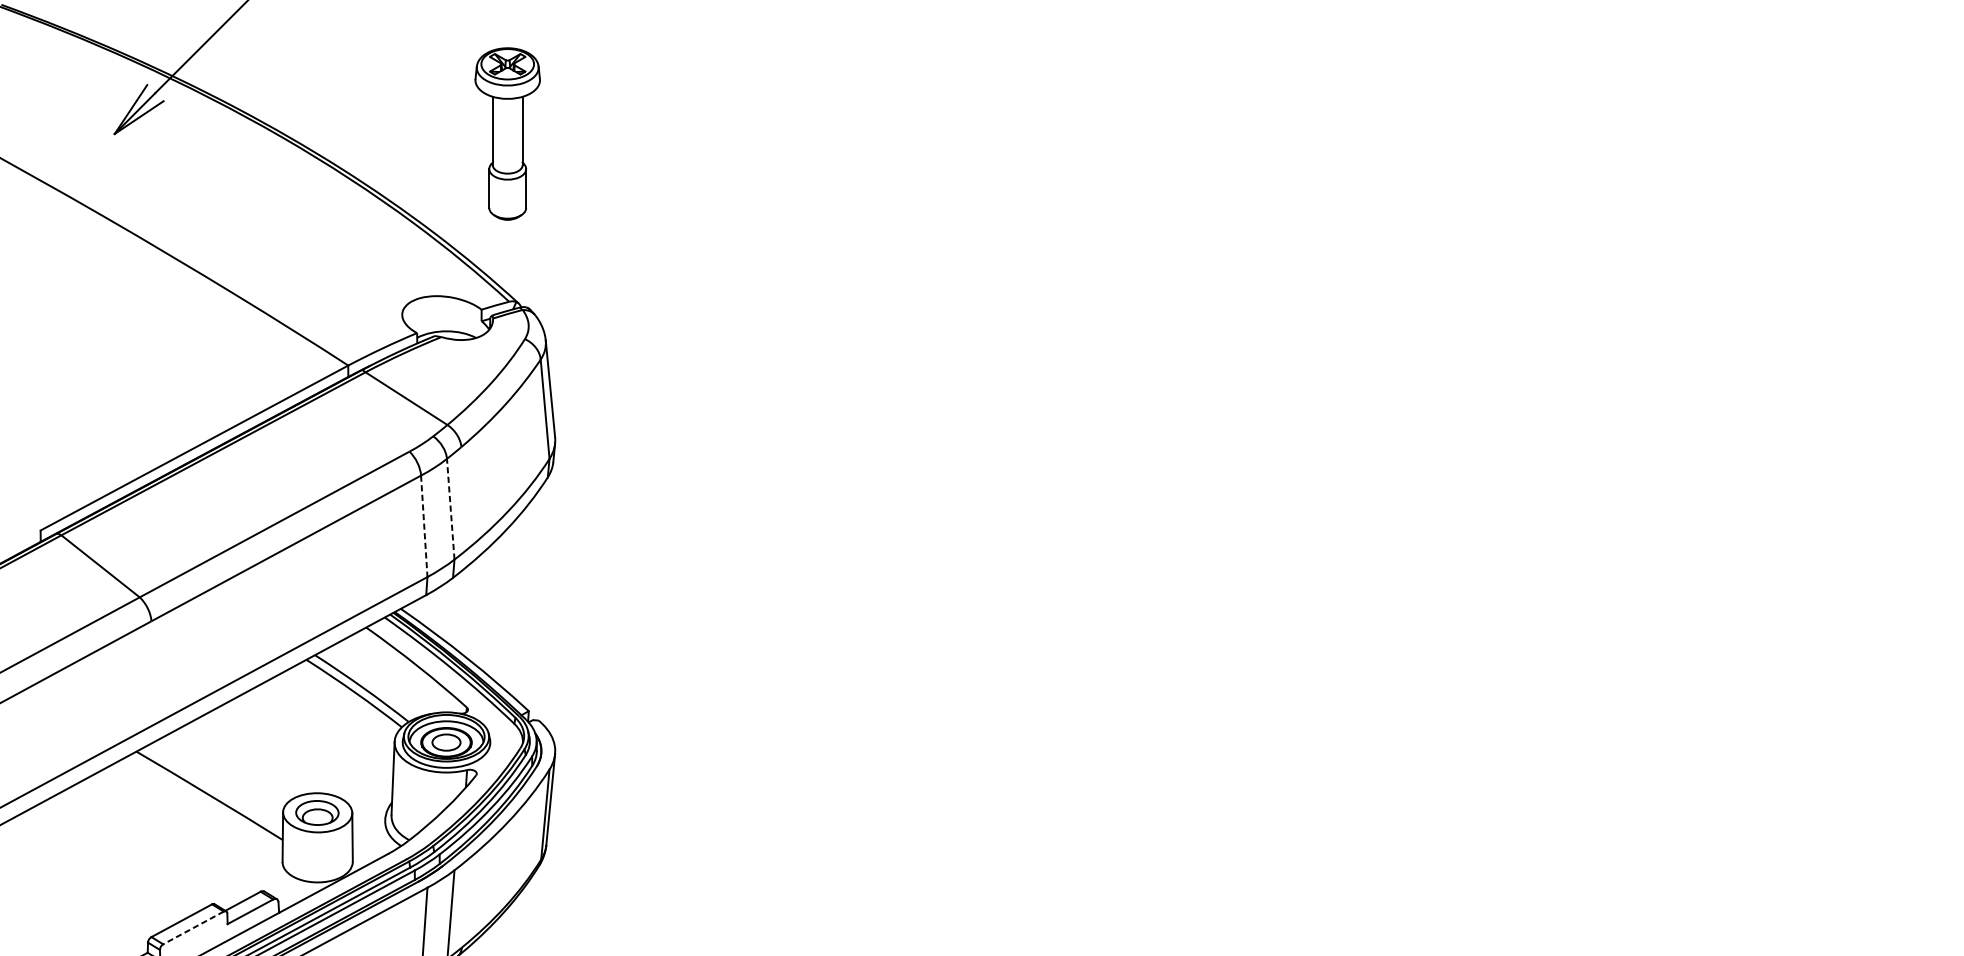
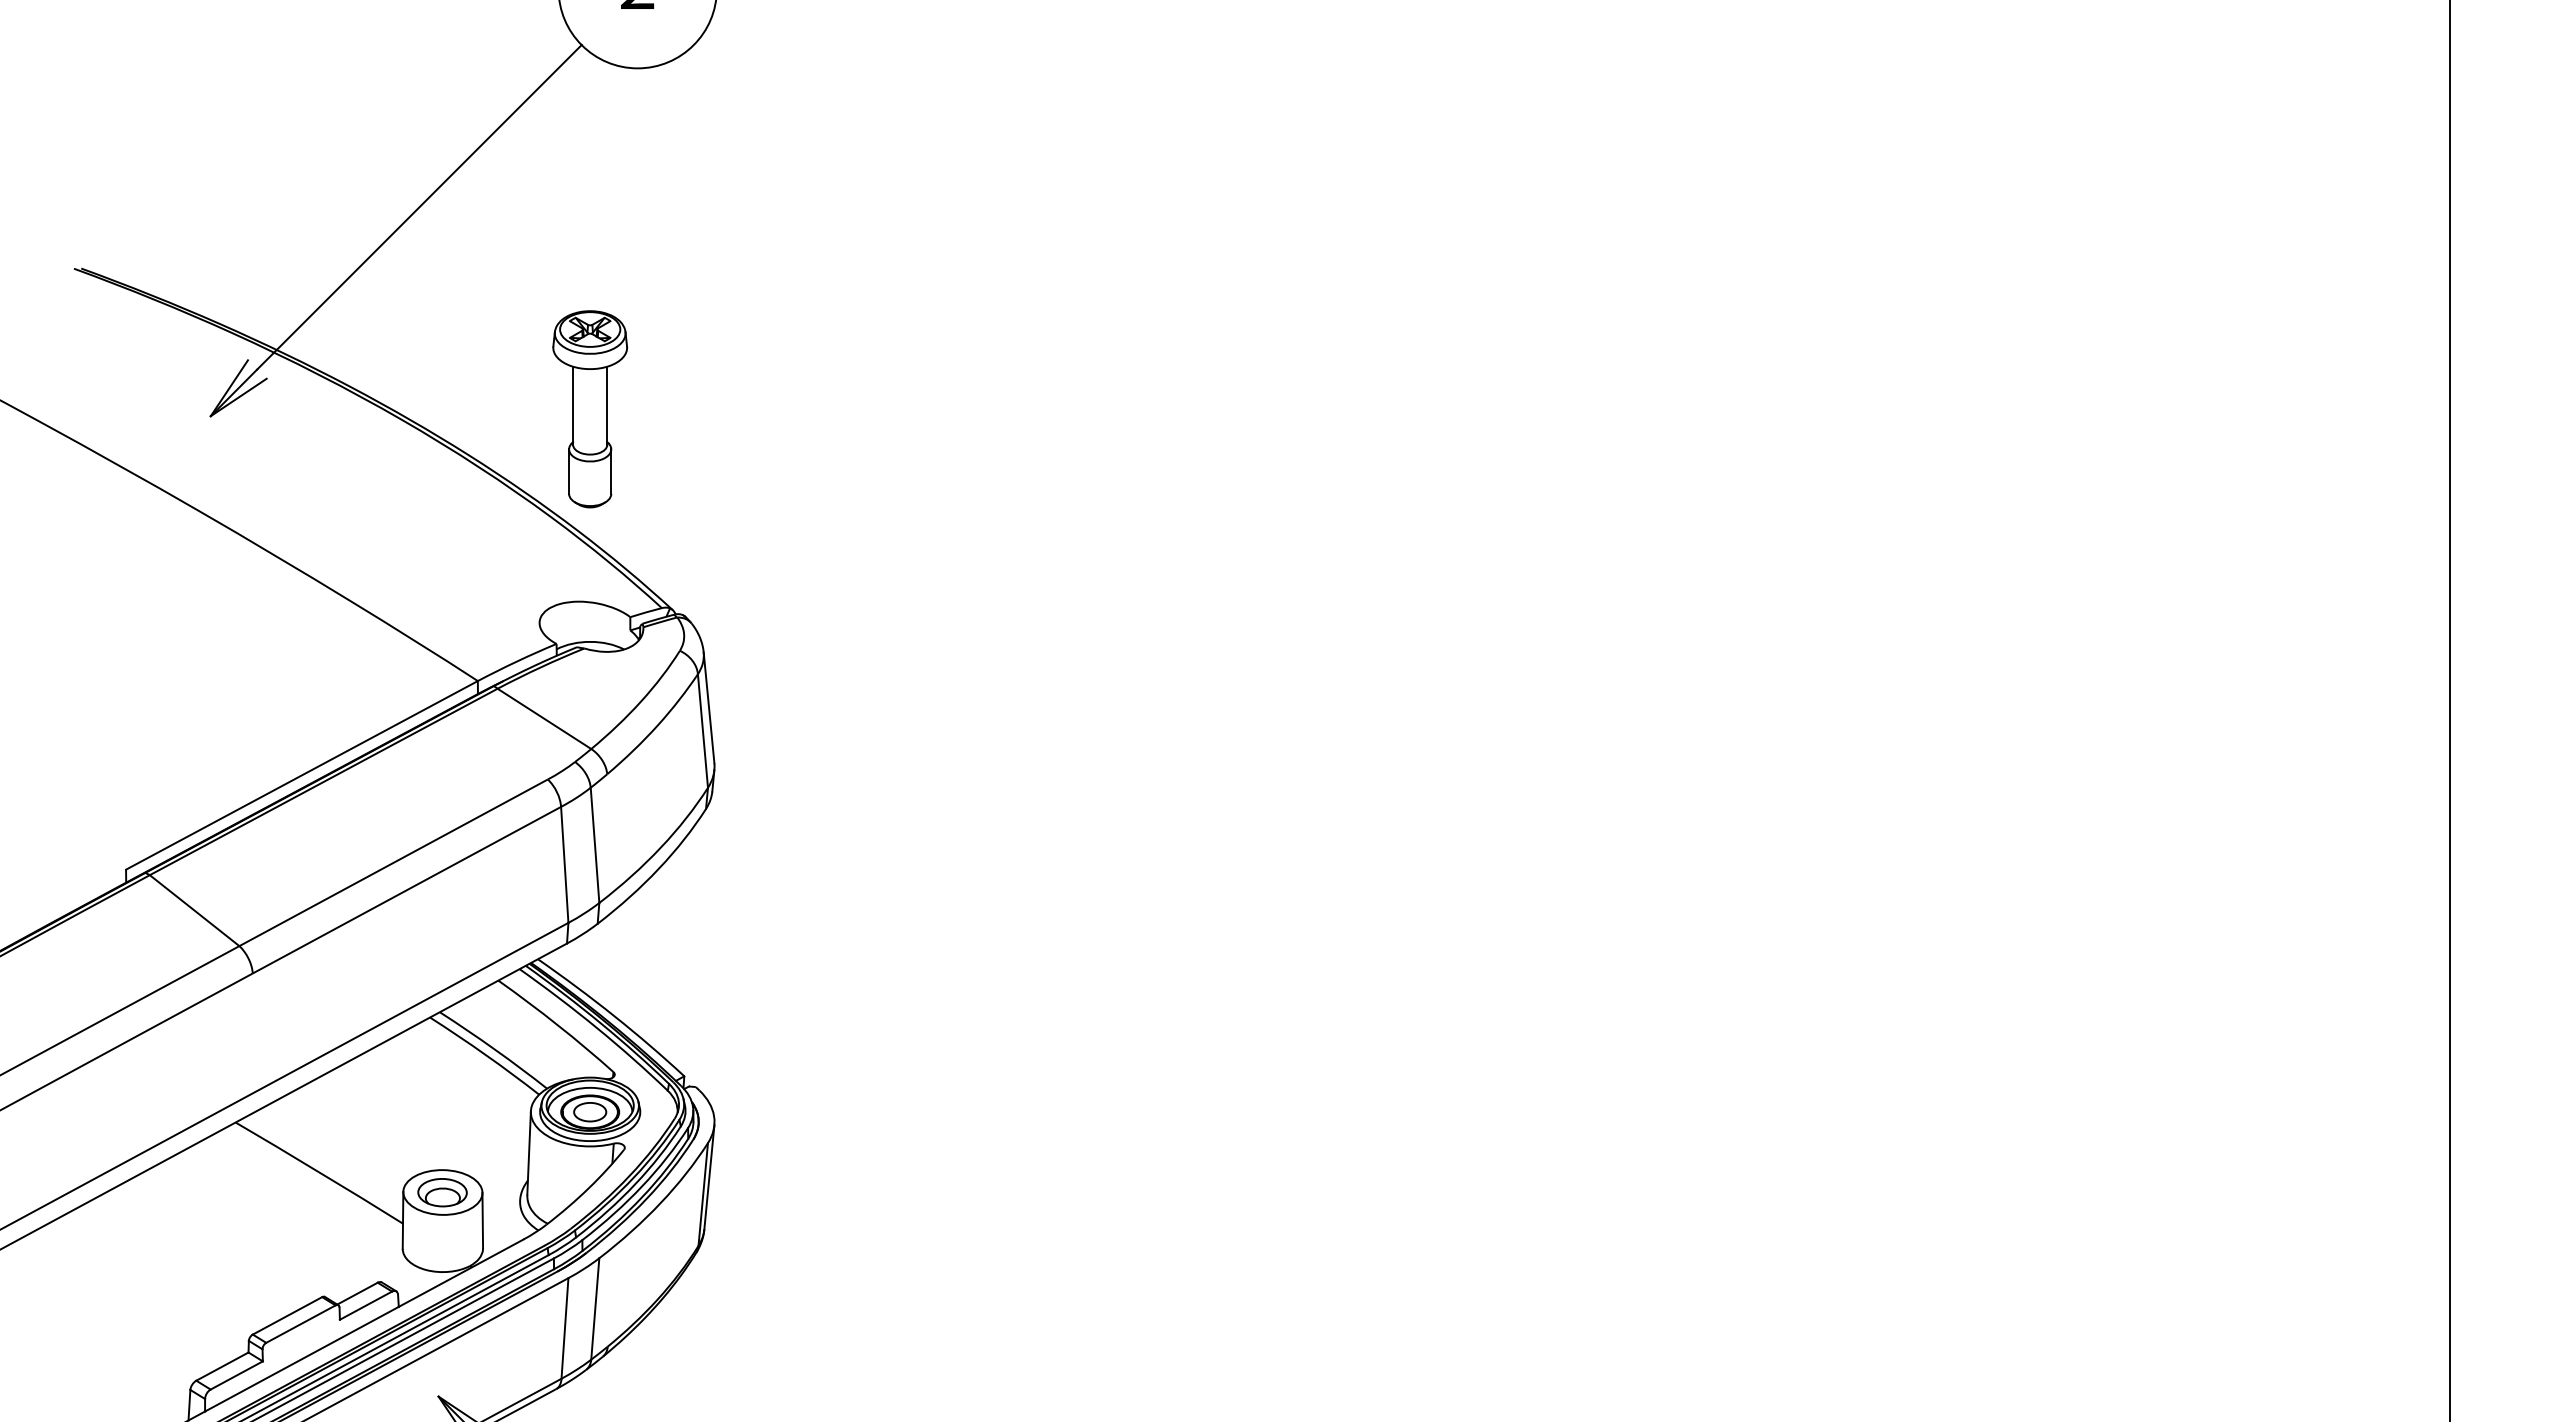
part: (507, 134) -> (590, 409), moved
line: (451, 509) -> (595, 845), dashed -> solid
line: (424, 526) -> (564, 865), dashed -> solid
line: (193, 928) -> (300, 1324), dashed -> solid

